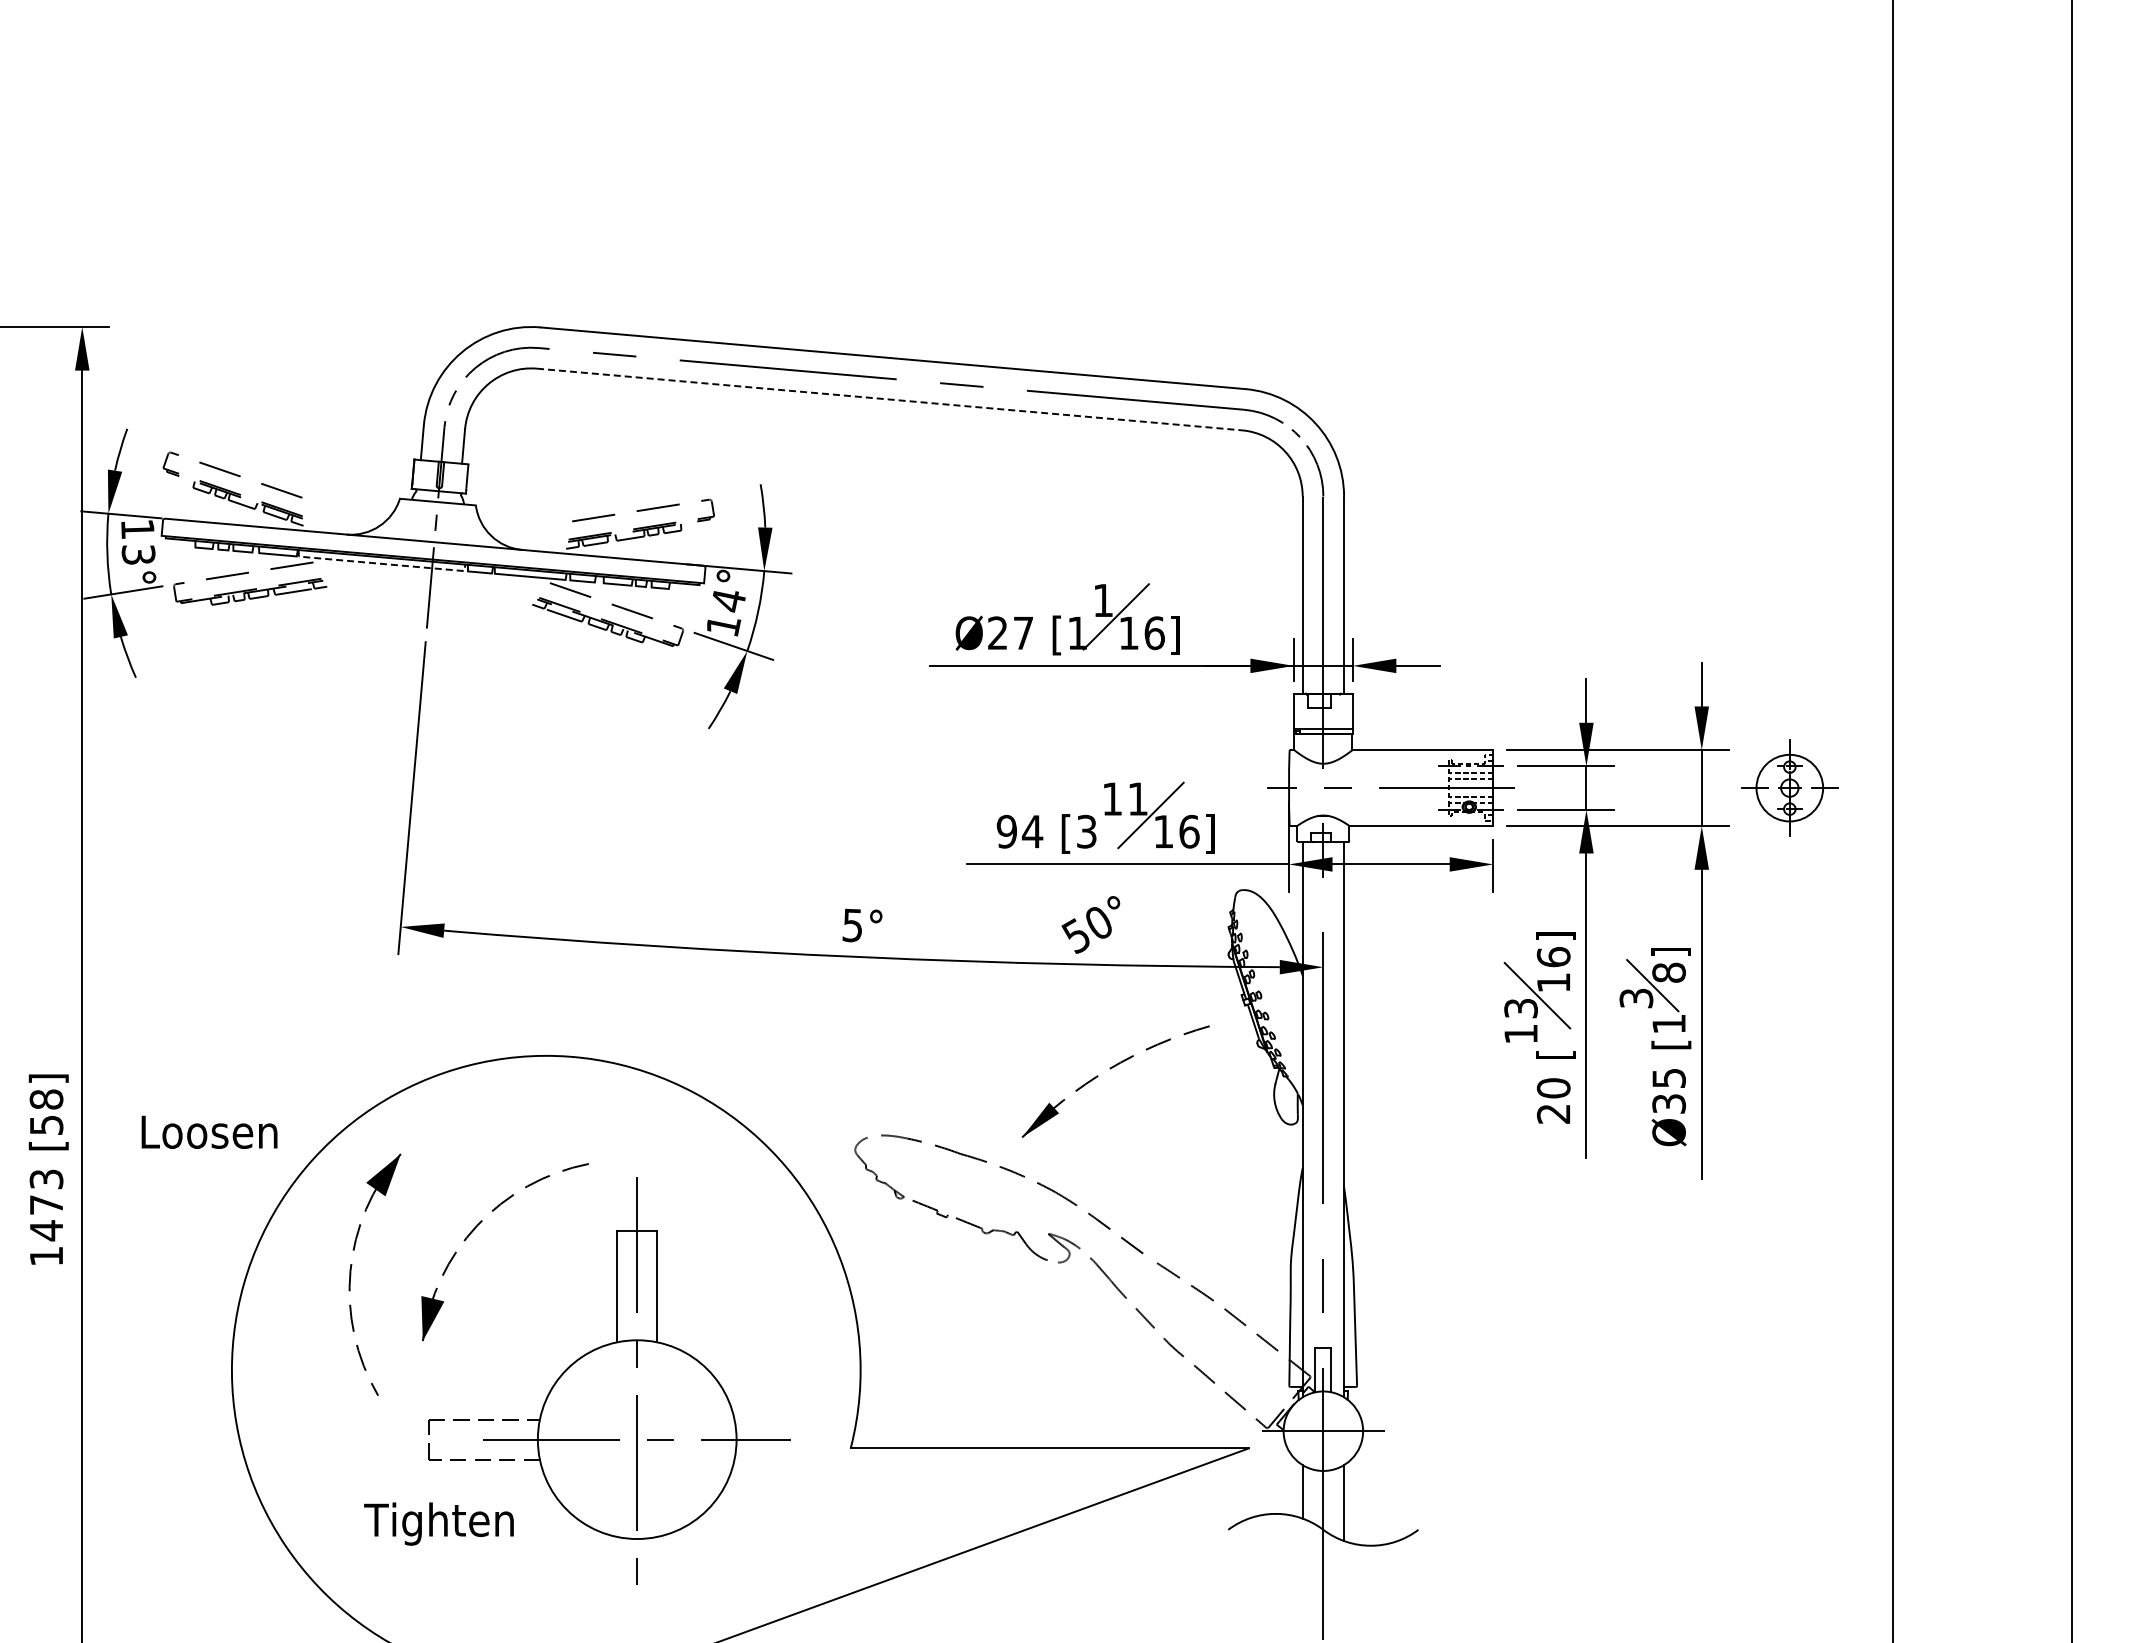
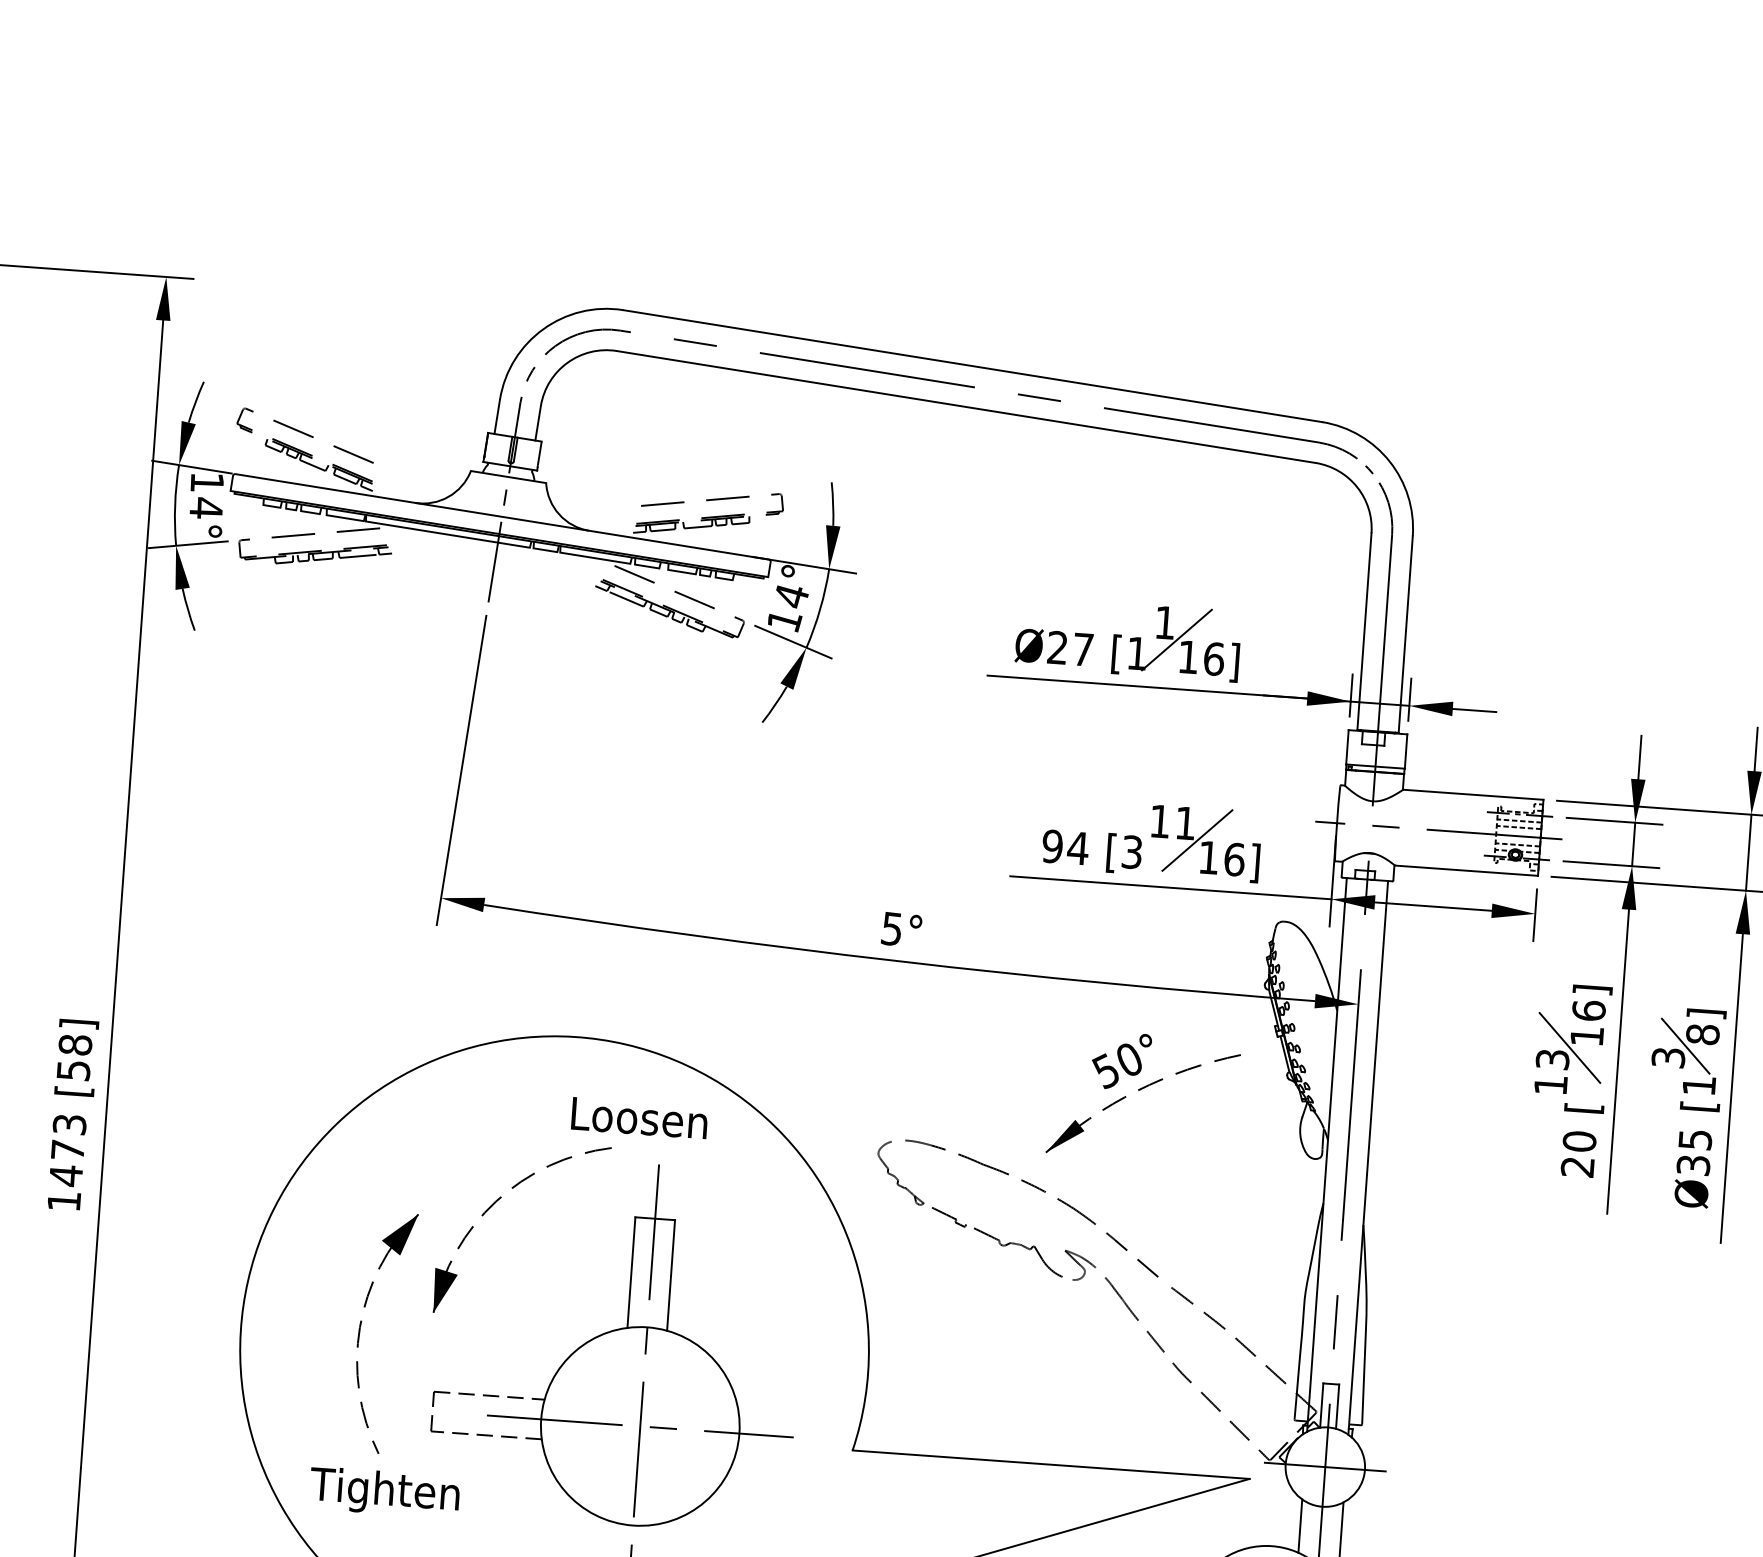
line: (889, 399) -> (966, 407), dashed -> solid
text: (138, 554) -> (206, 507), 13° -> 14°
line: (382, 563) -> (448, 534), dashed -> solid
text: (1090, 924) -> (1120, 1060), moved
text: (209, 1131) -> (639, 1117), moved
part: (351, 1274) -> (360, 1331), moved
text: (438, 1523) -> (384, 1492), moved

